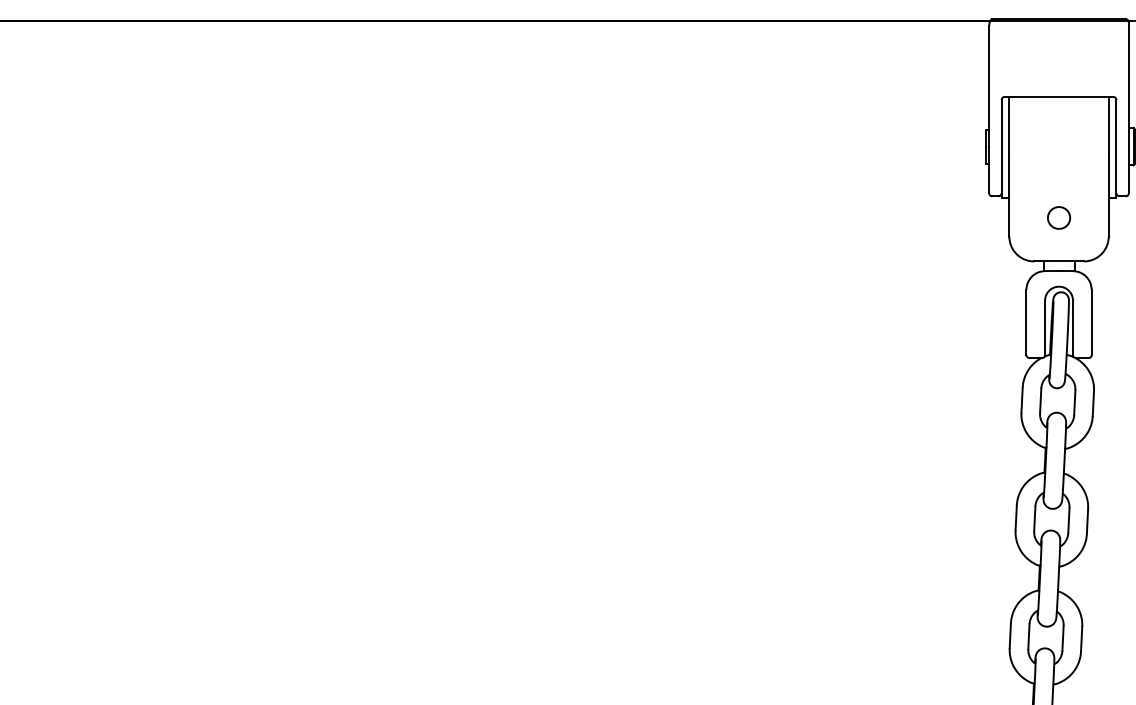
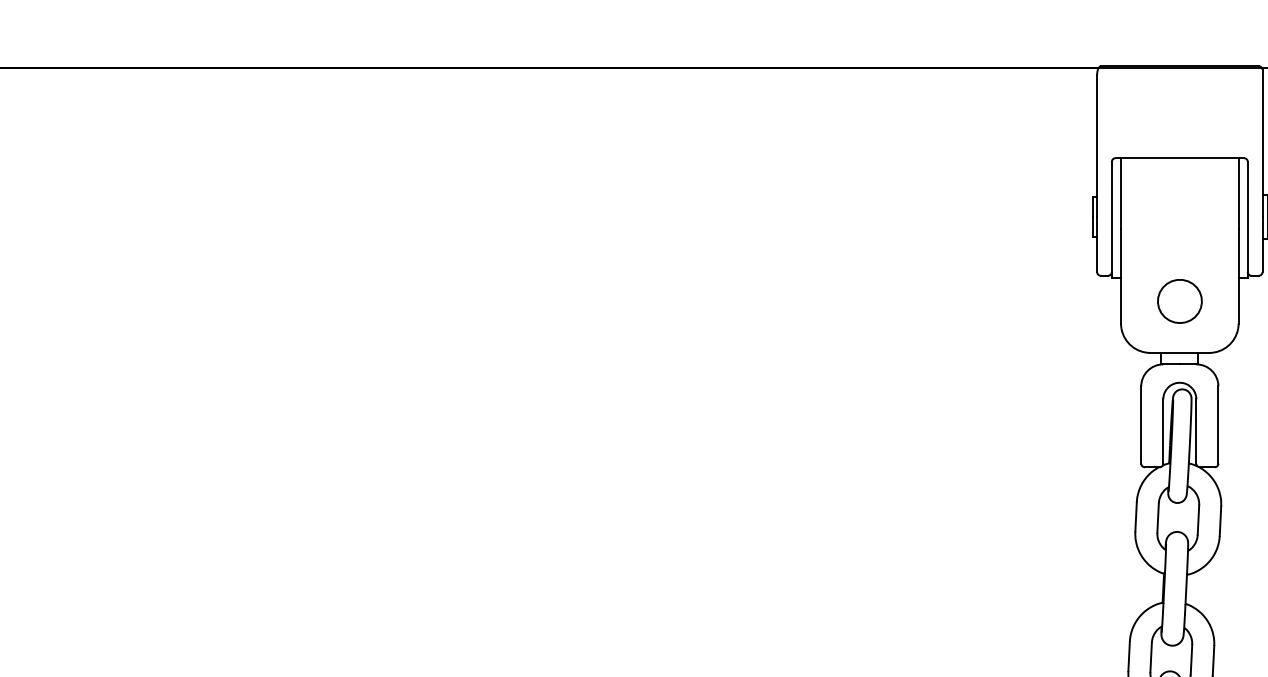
part: (1058, 217) -> (1179, 300), size x1.67

